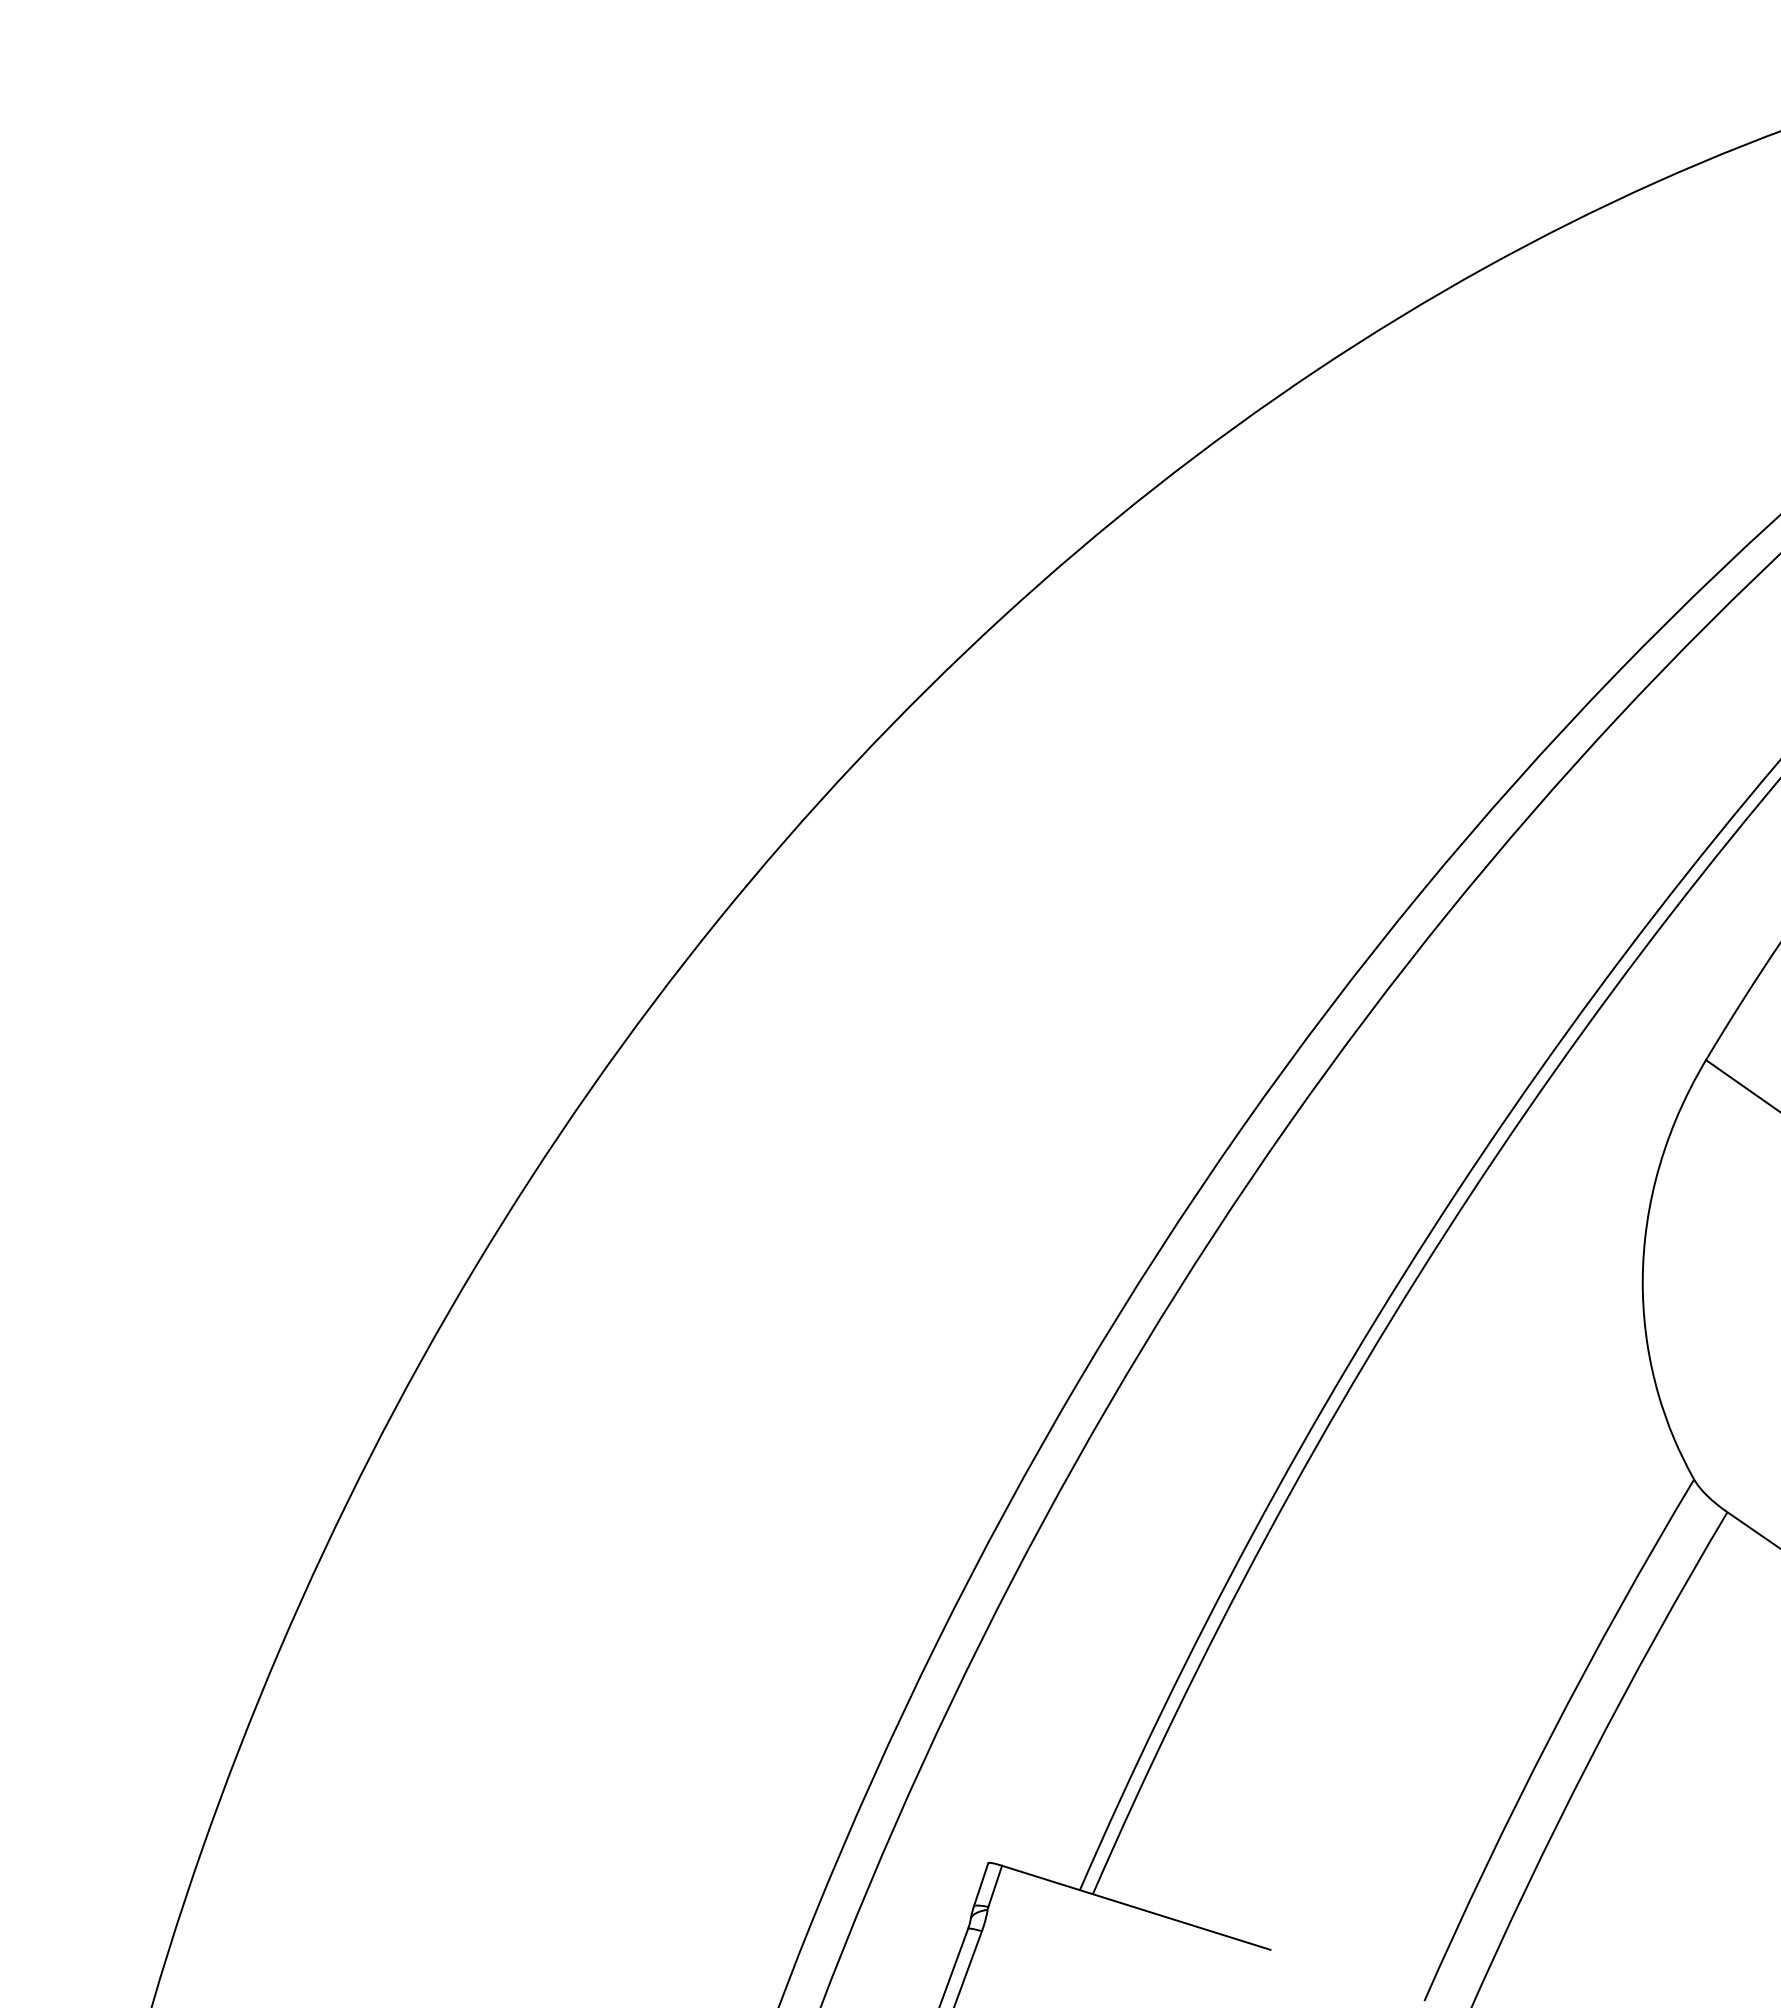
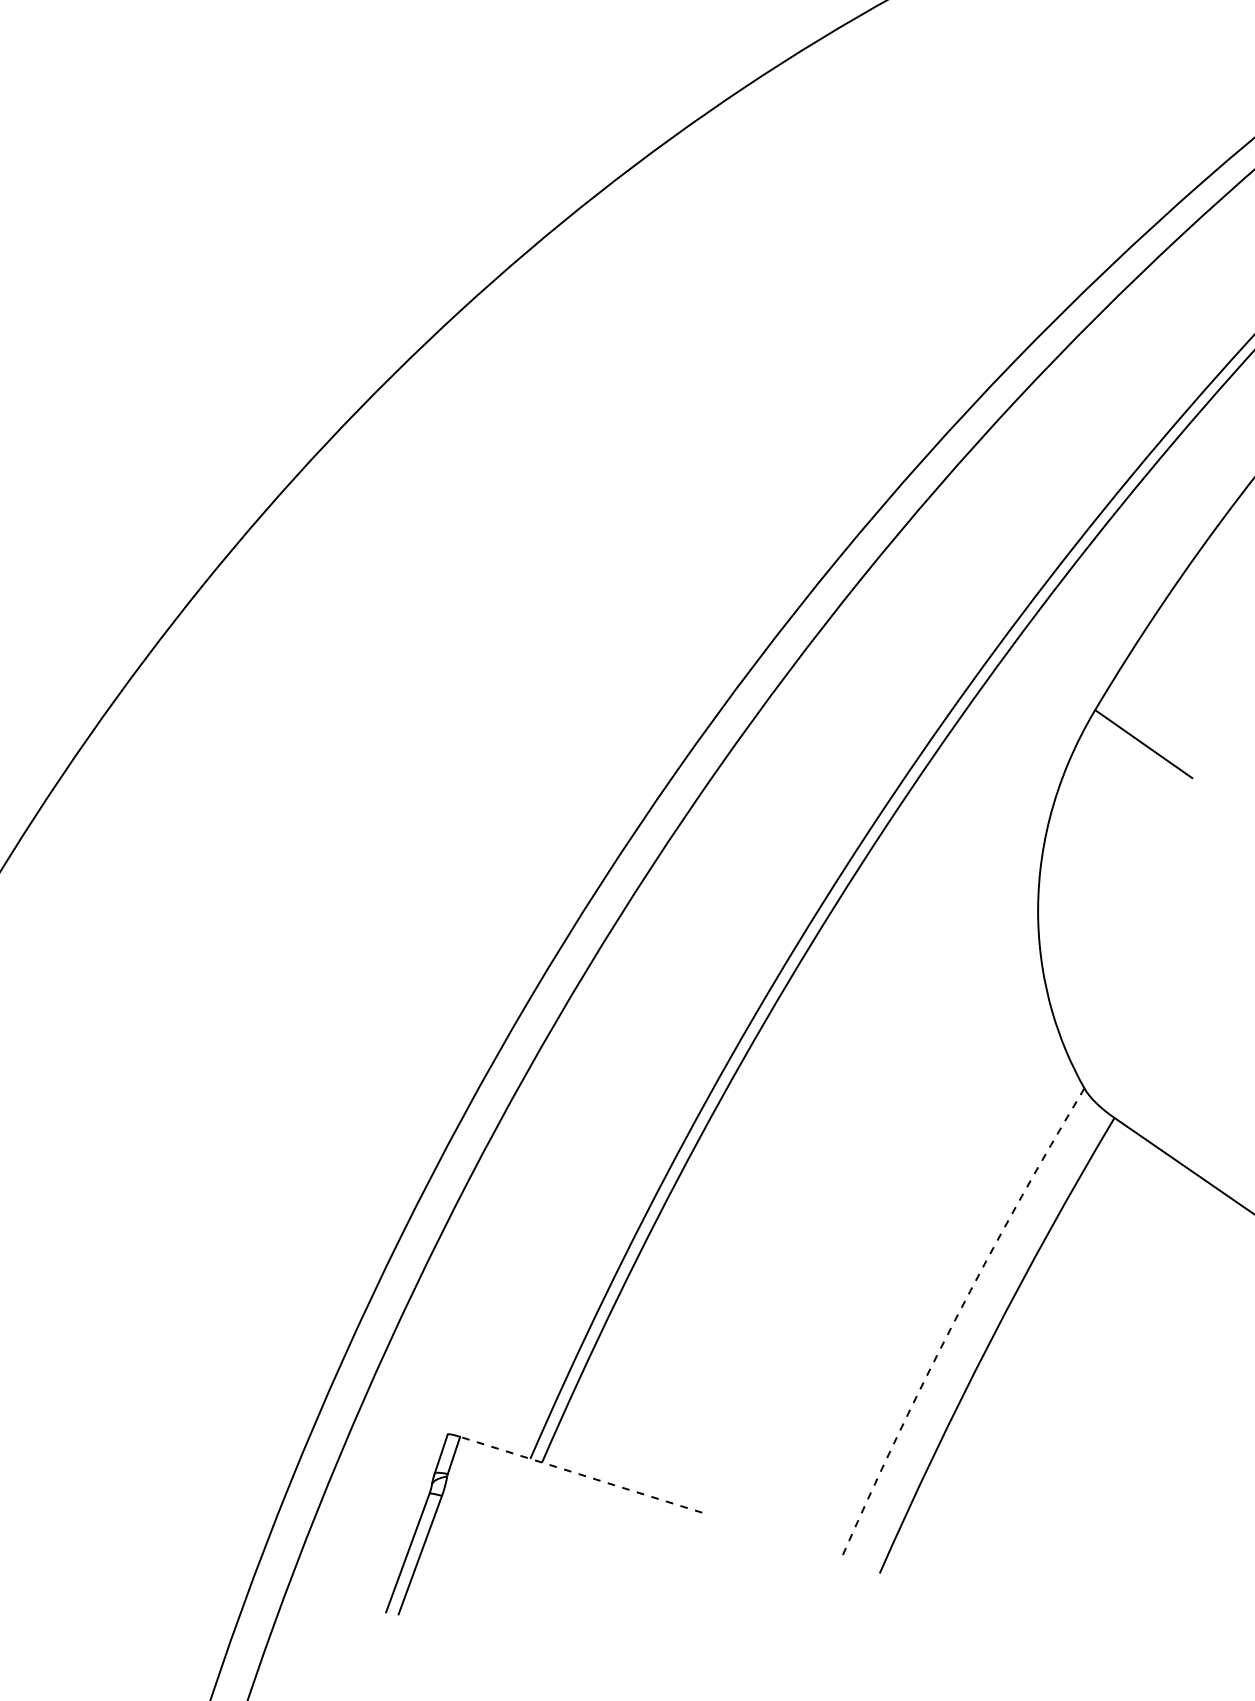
arc: (1551, 1736) -> (955, 1320), solid -> dashed
line: (1136, 1907) -> (581, 1474), solid -> dashed

